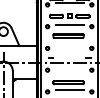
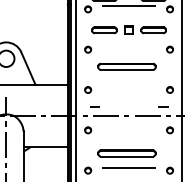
line: (69, 25) -> (128, 47), removed

